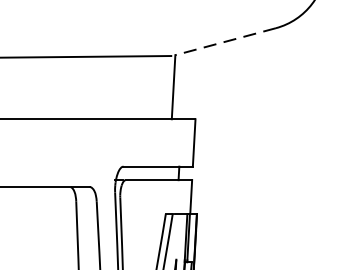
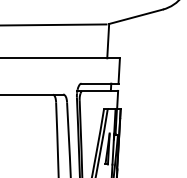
line: (226, 41) -> (136, 16), dashed -> solid

